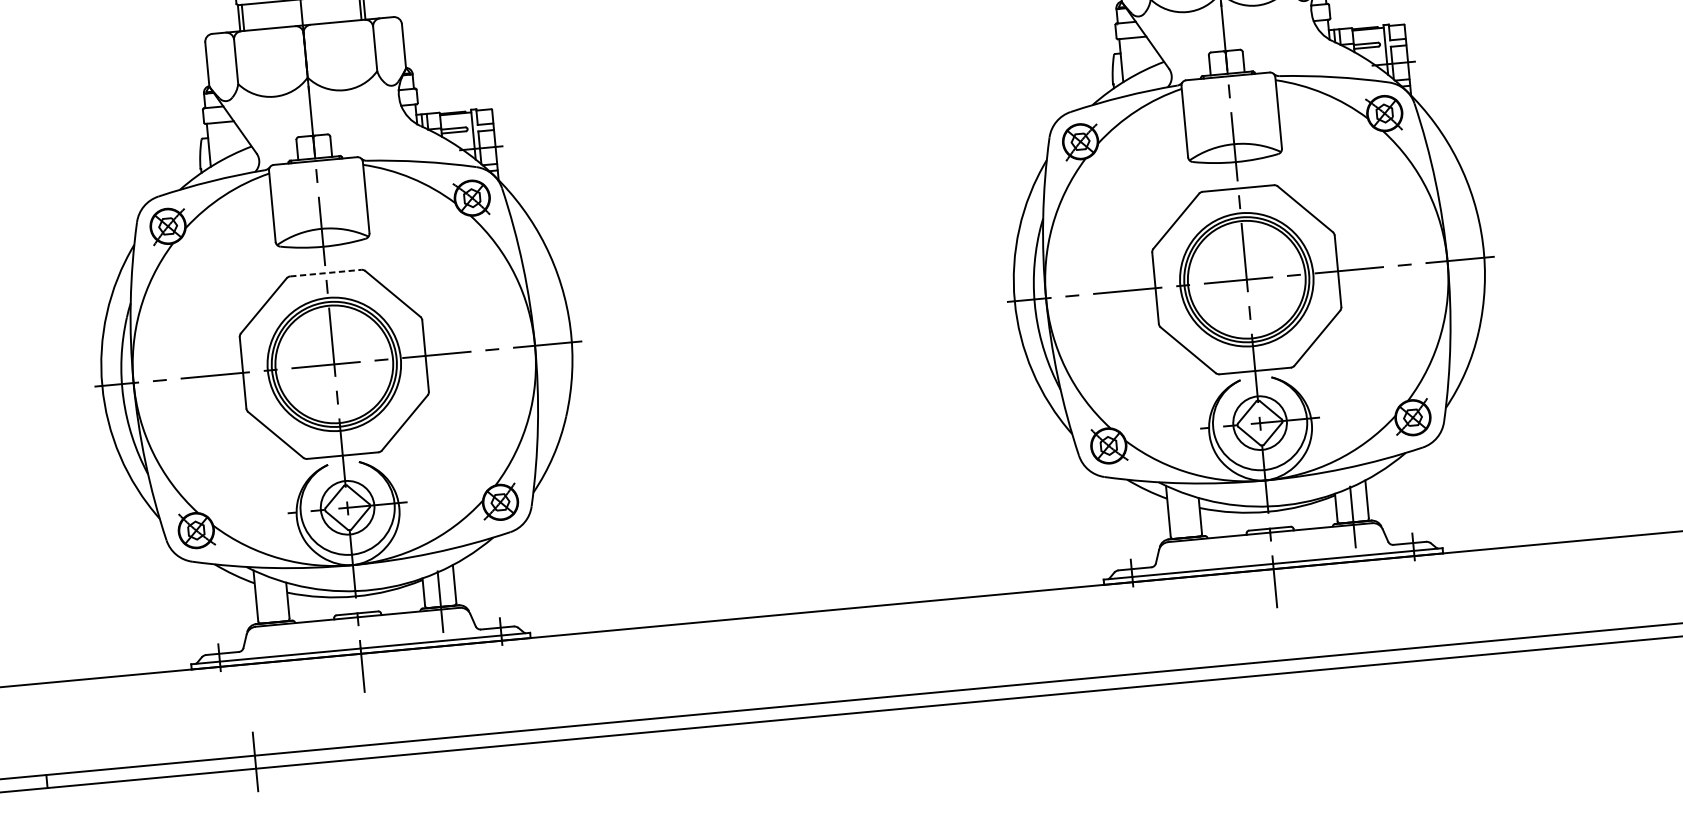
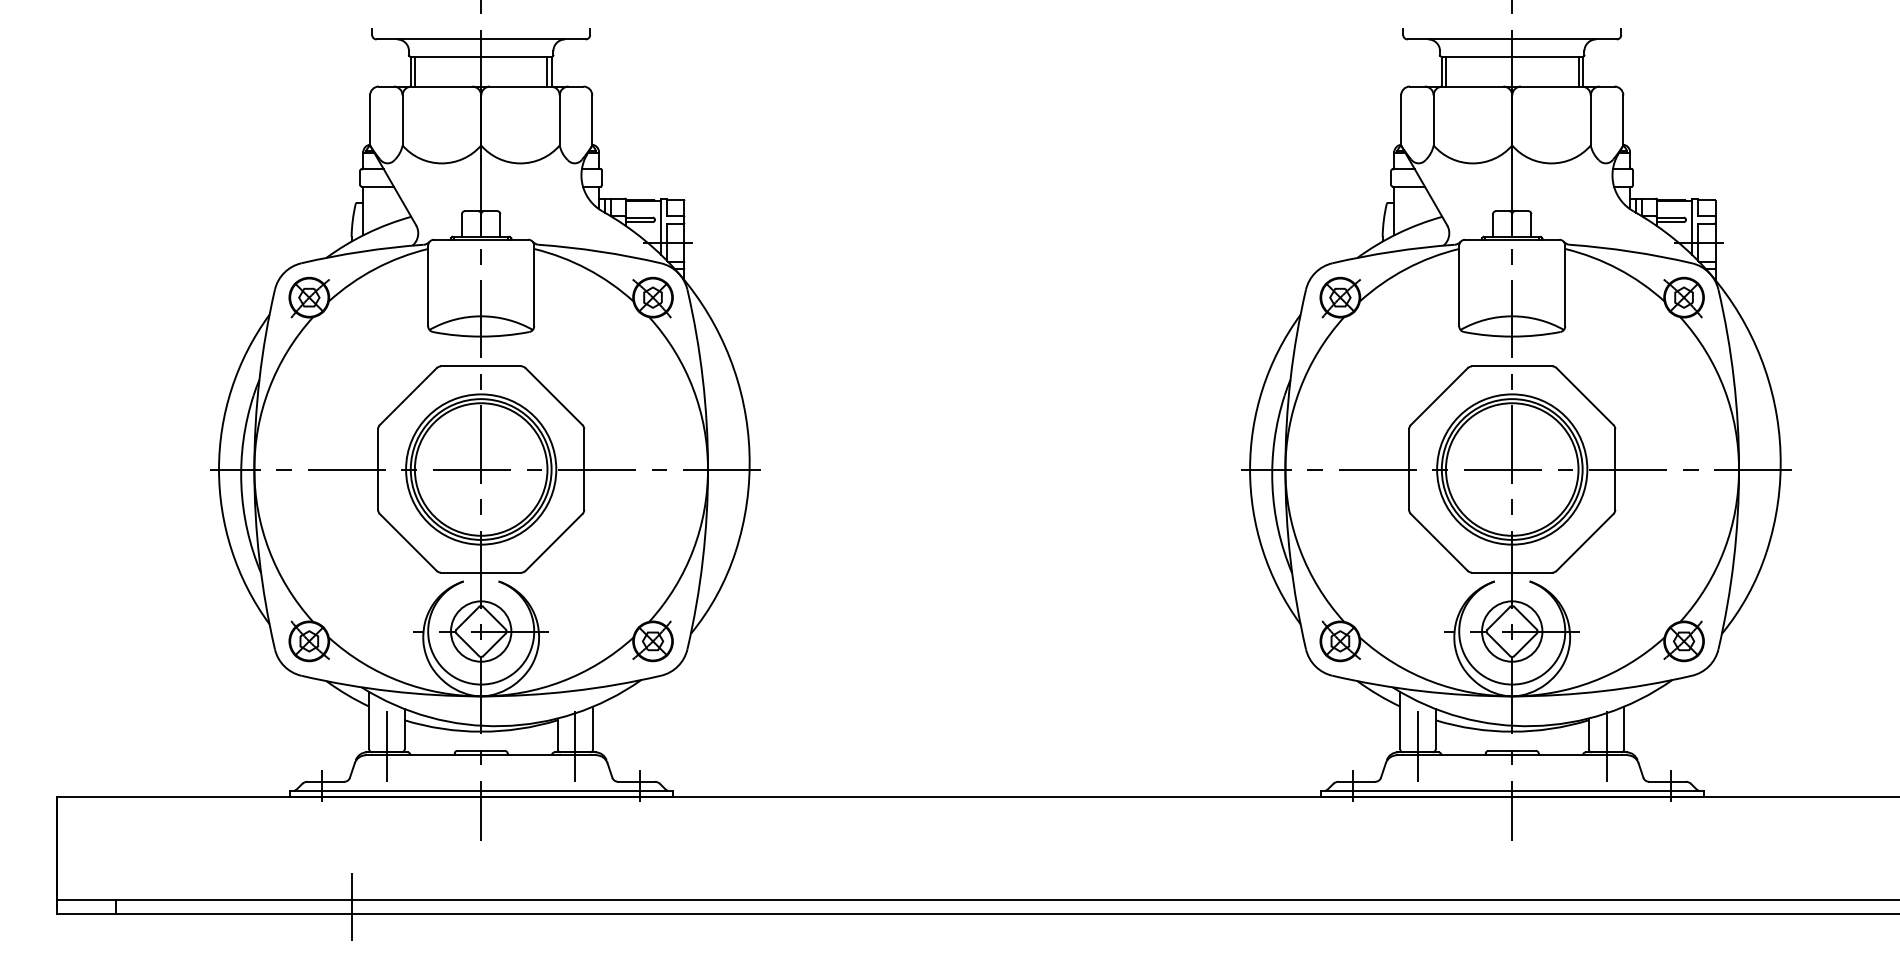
line: (326, 273) -> (481, 366), dashed -> solid
line: (1185, 532) -> (1417, 746), added
line: (273, 617) -> (386, 746), added

